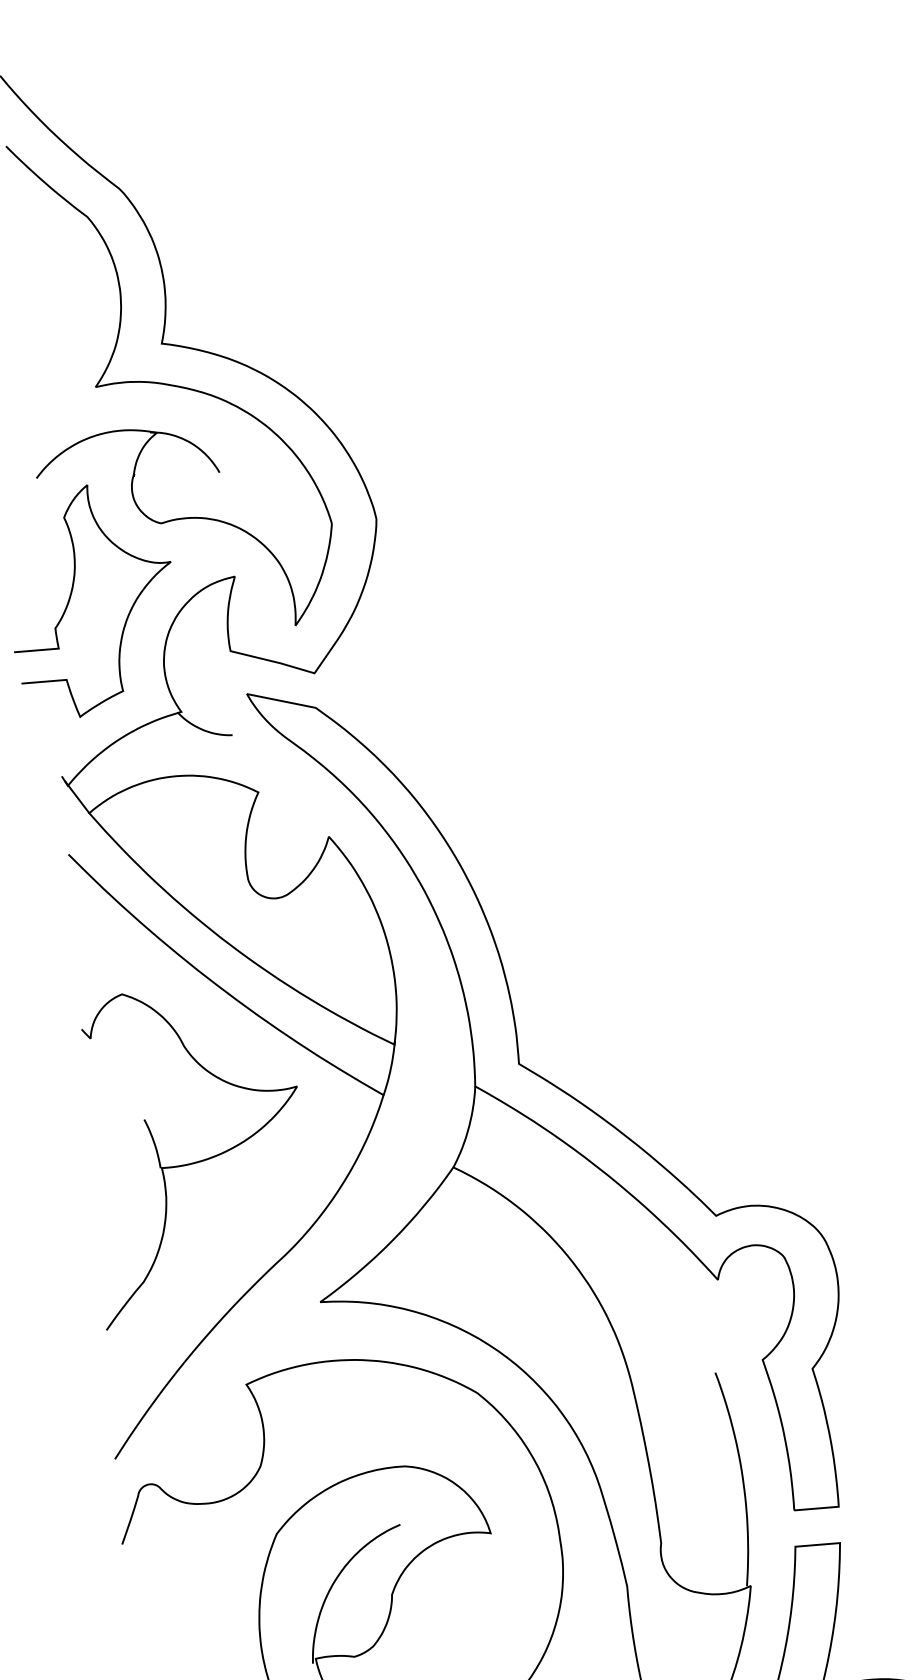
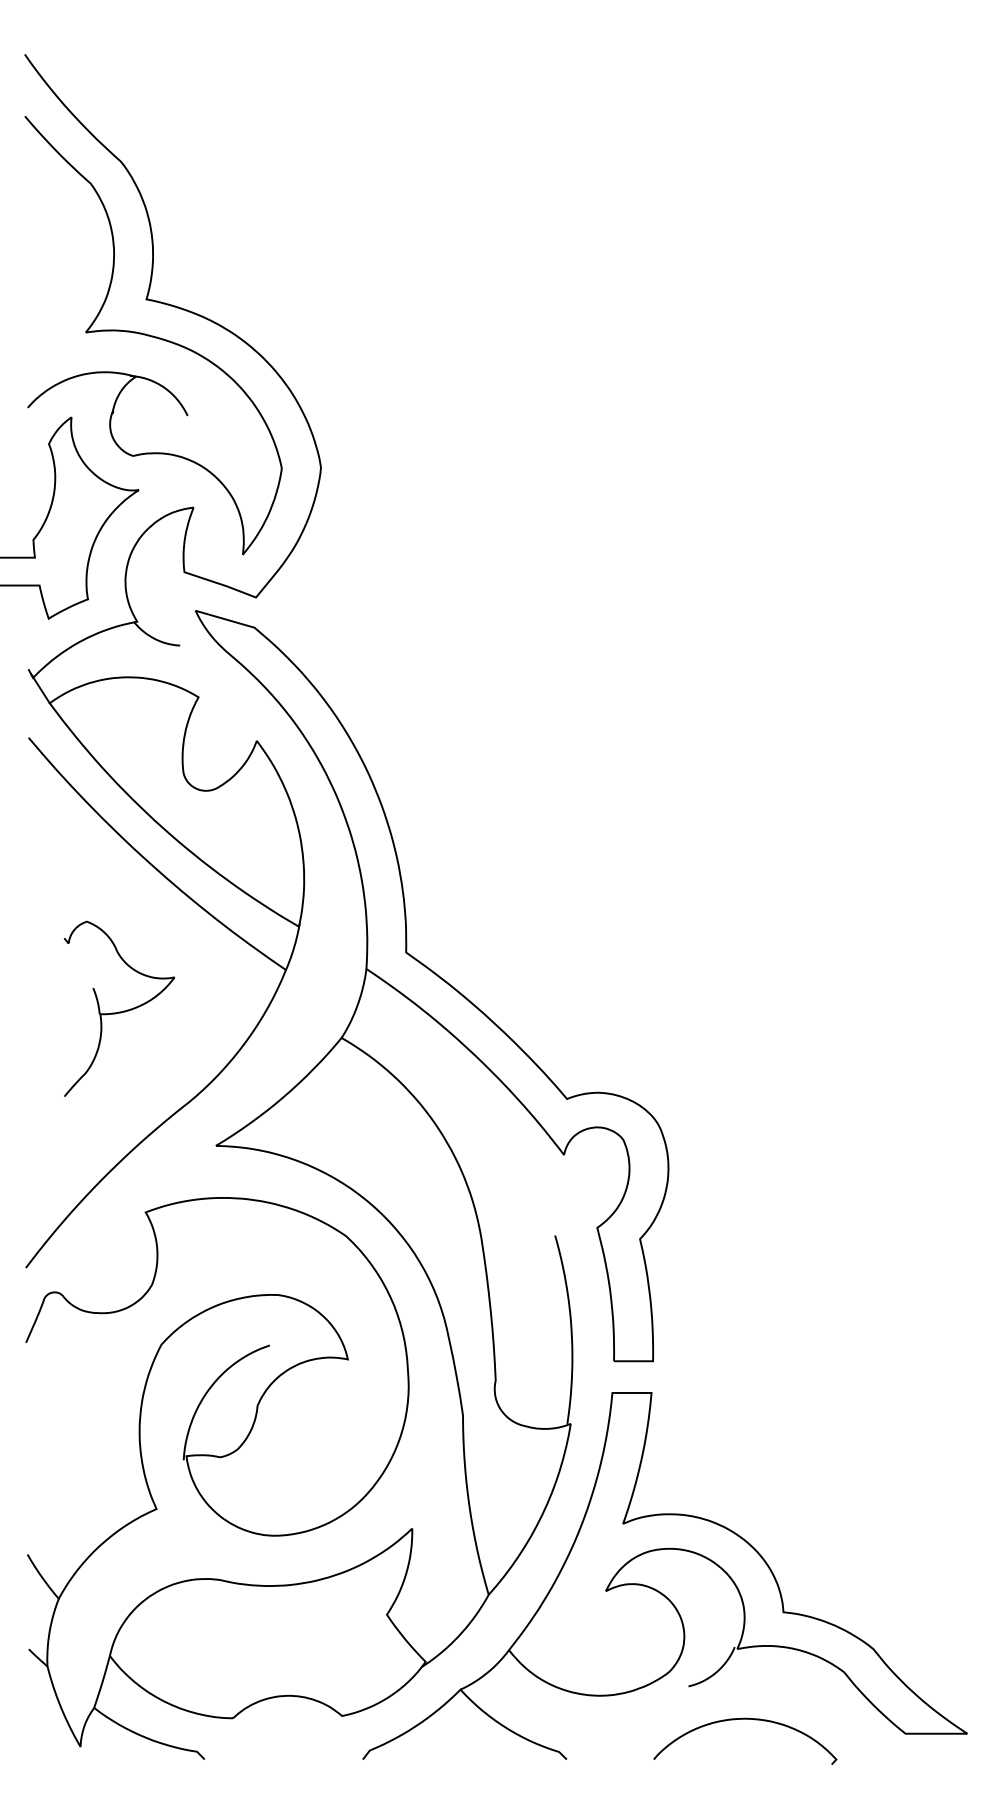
part: (197, 1154) -> (119, 1008), size x0.6

